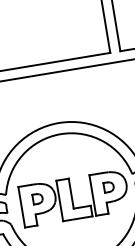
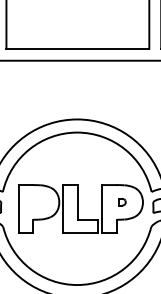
part: (108, 186) -> (122, 201), size x0.6
part: (37, 198) -> (38, 201), removed

